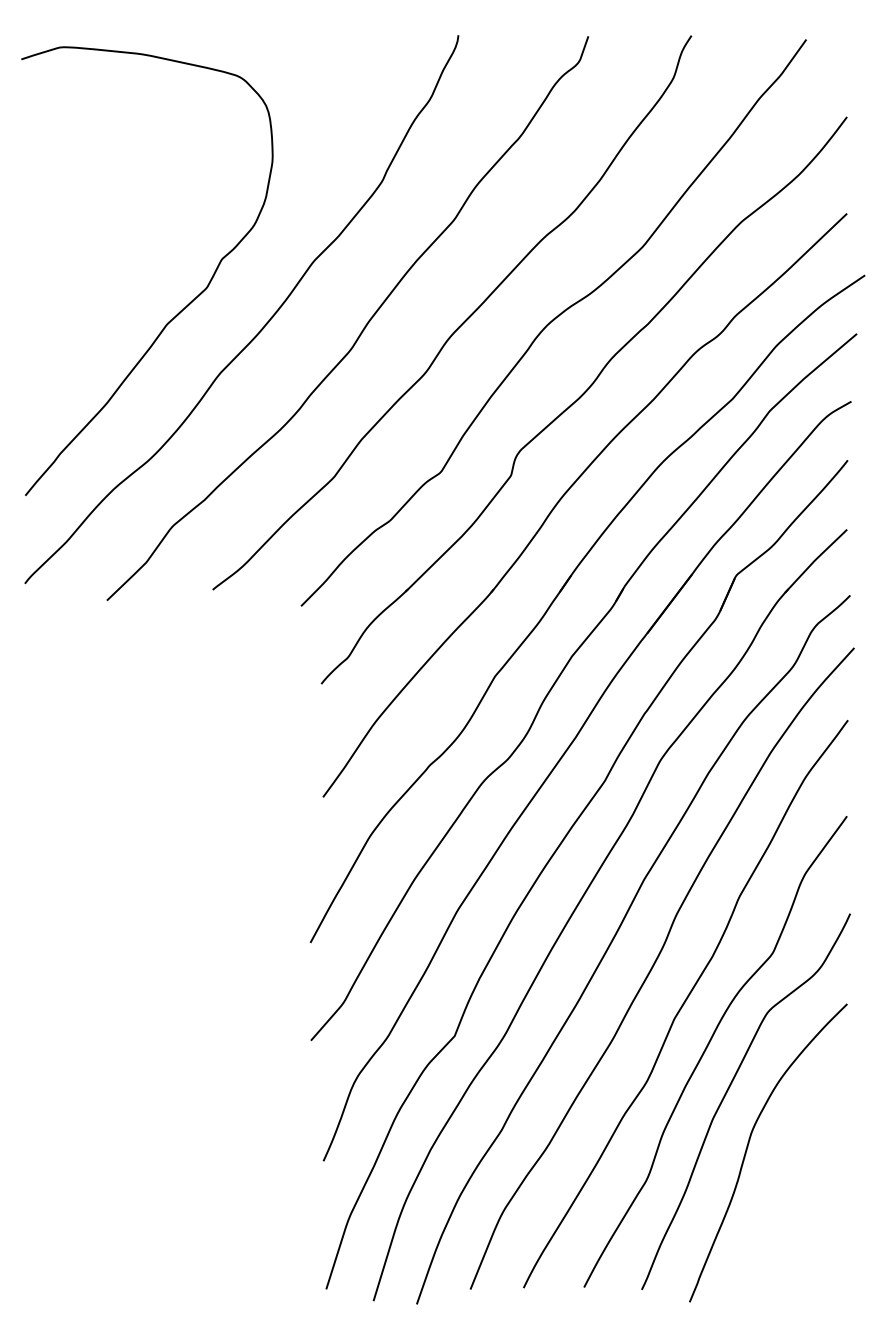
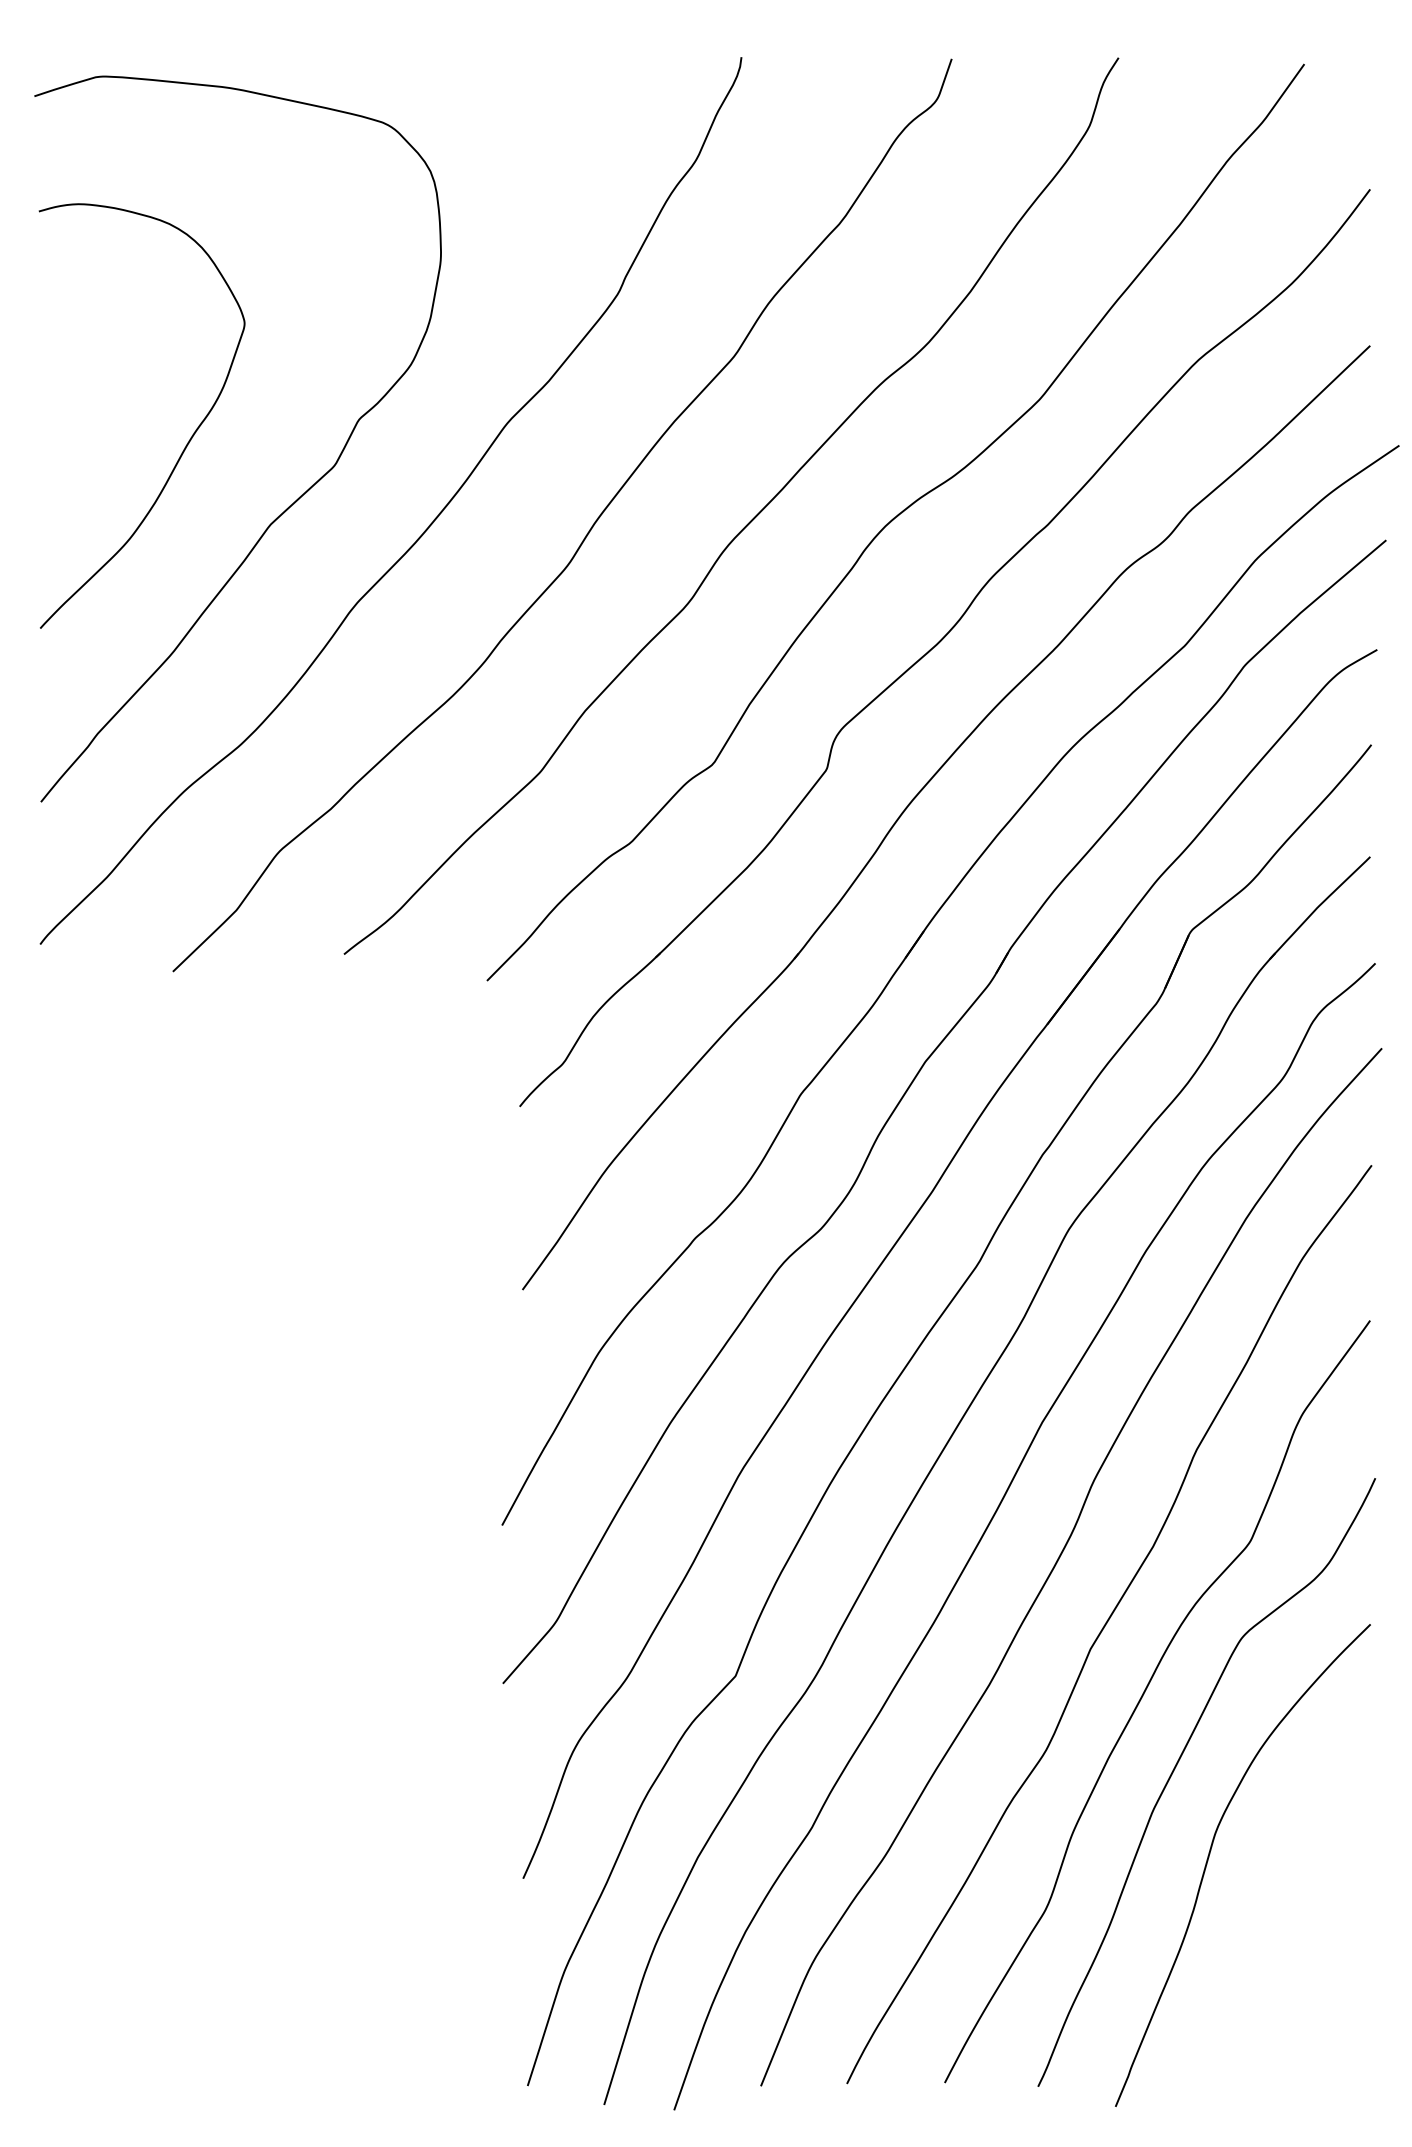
curve: (116, 271) -> (188, 439), added

